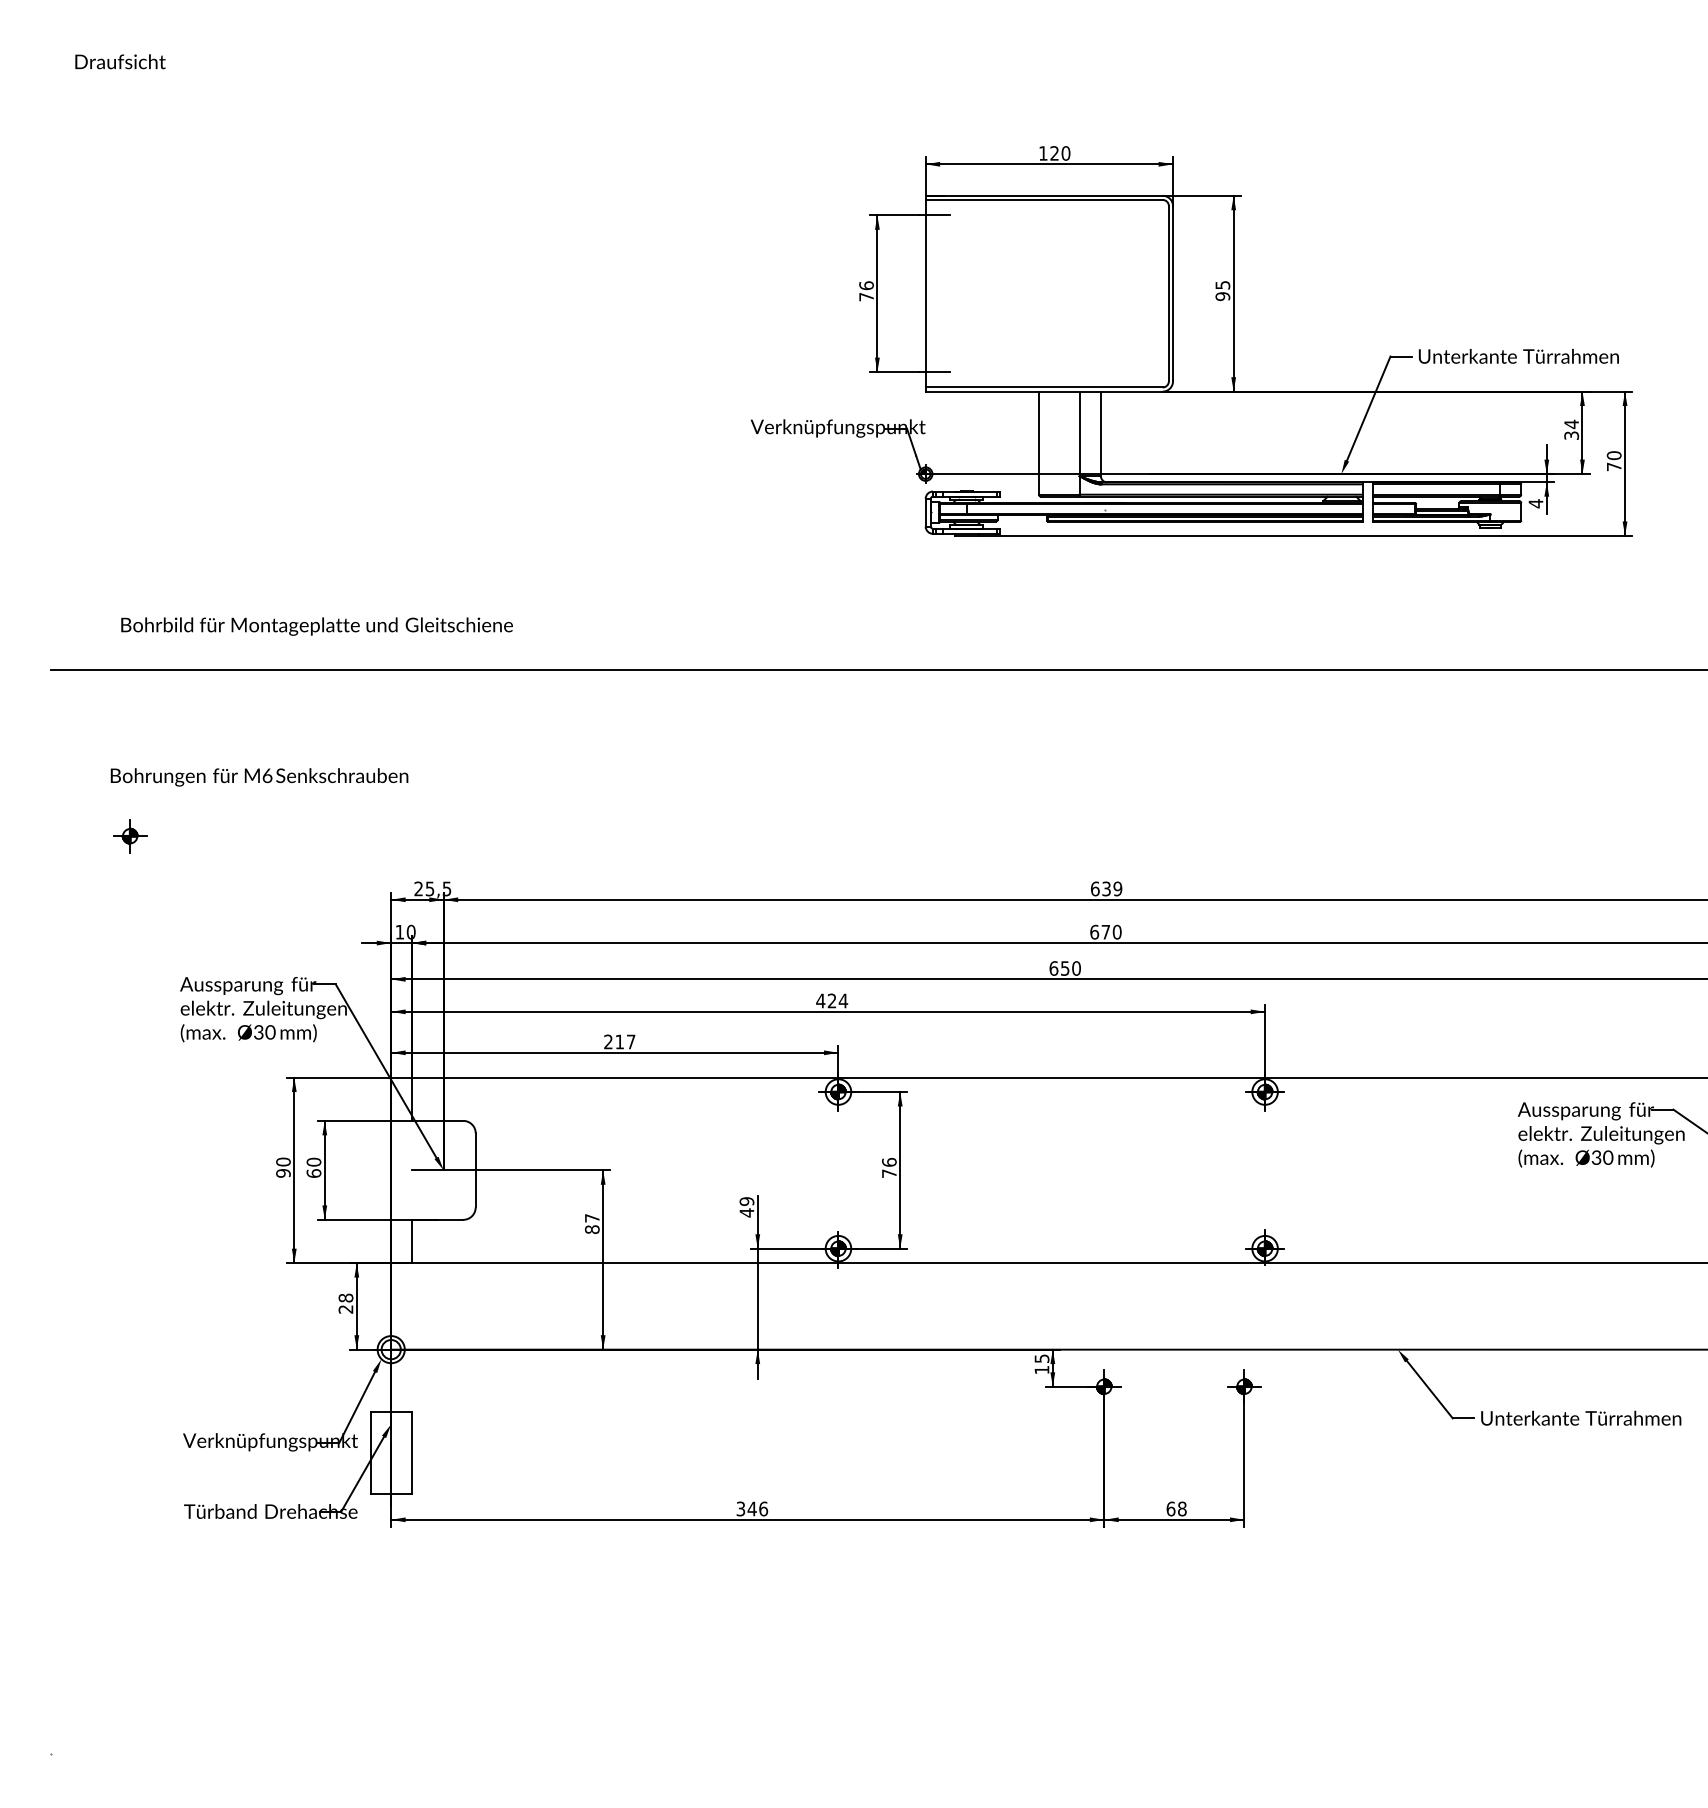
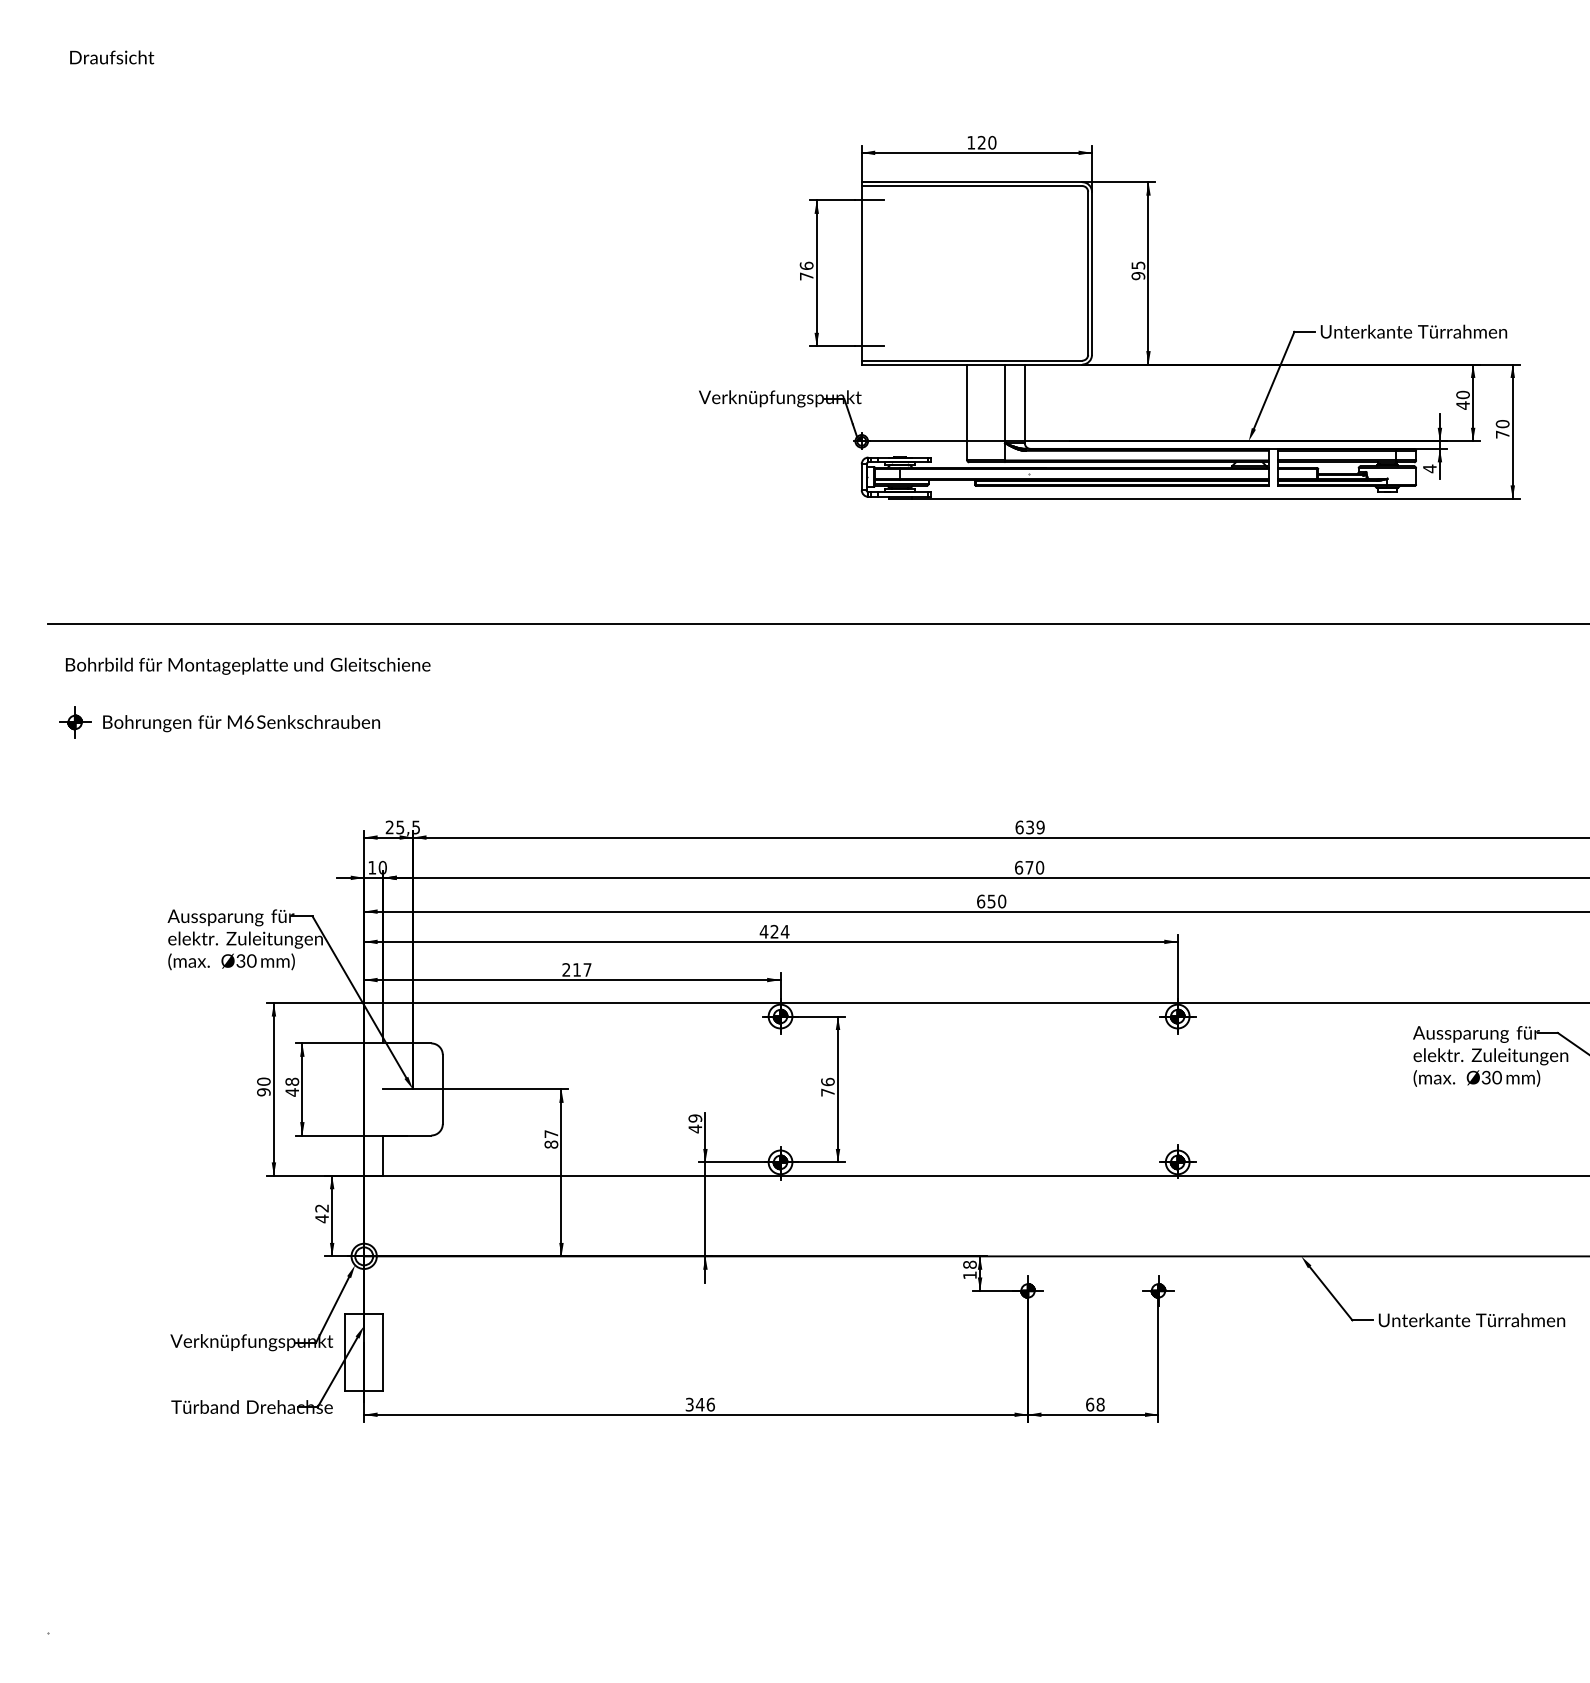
text: (1571, 429) -> (1462, 399), 34 -> 40
text: (317, 625) -> (248, 665), moved
part: (130, 836) -> (75, 722), moved
text: (314, 1167) -> (292, 1086), 60 -> 48
text: (345, 1303) -> (321, 1213), 28 -> 42
text: (1041, 1358) -> (969, 1264), 15 -> 18

